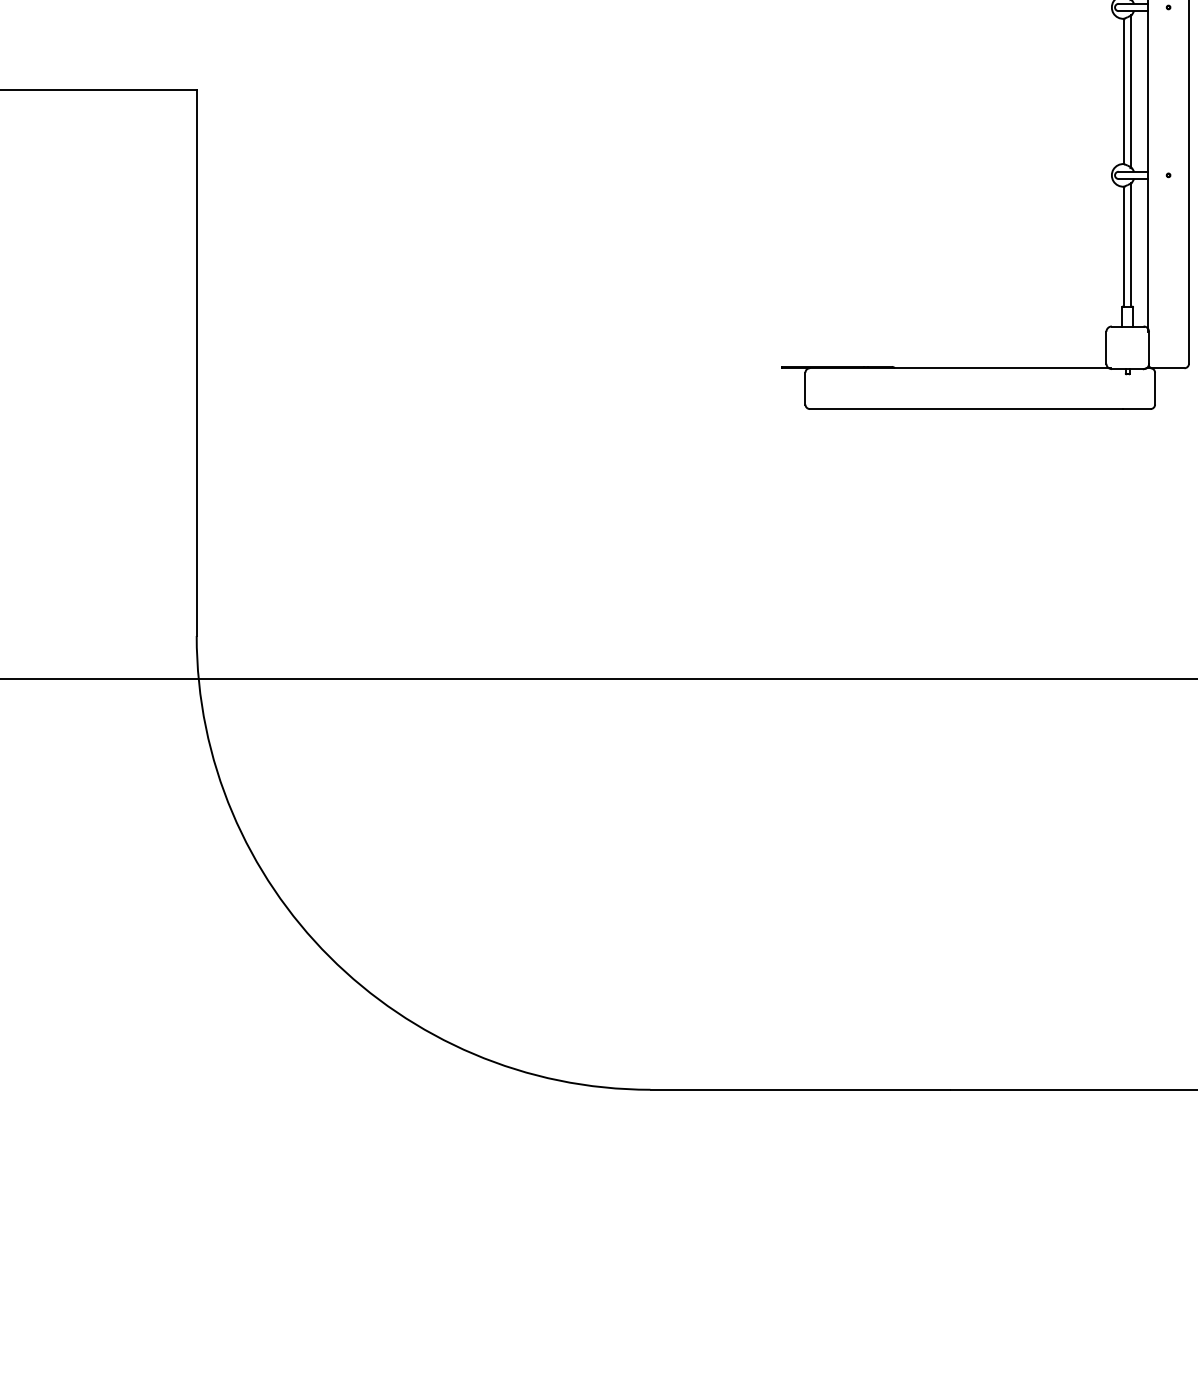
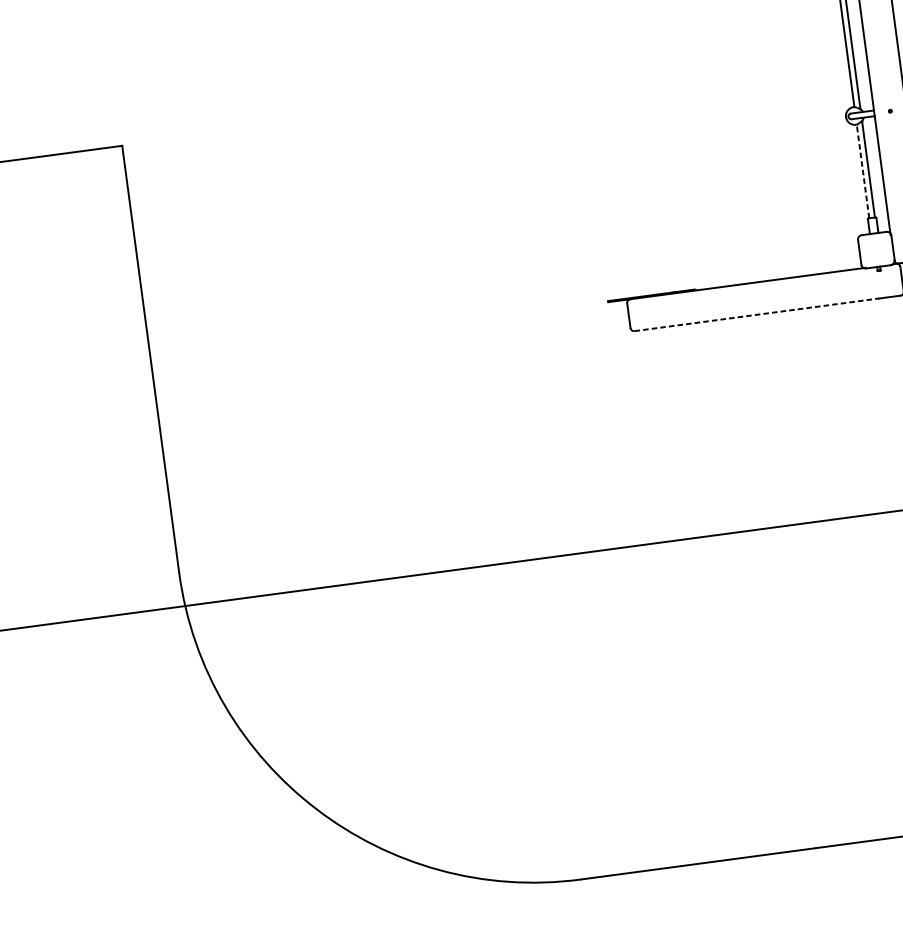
line: (1124, 246) -> (863, 171), solid -> dashed
line: (966, 409) -> (756, 315), solid -> dashed

